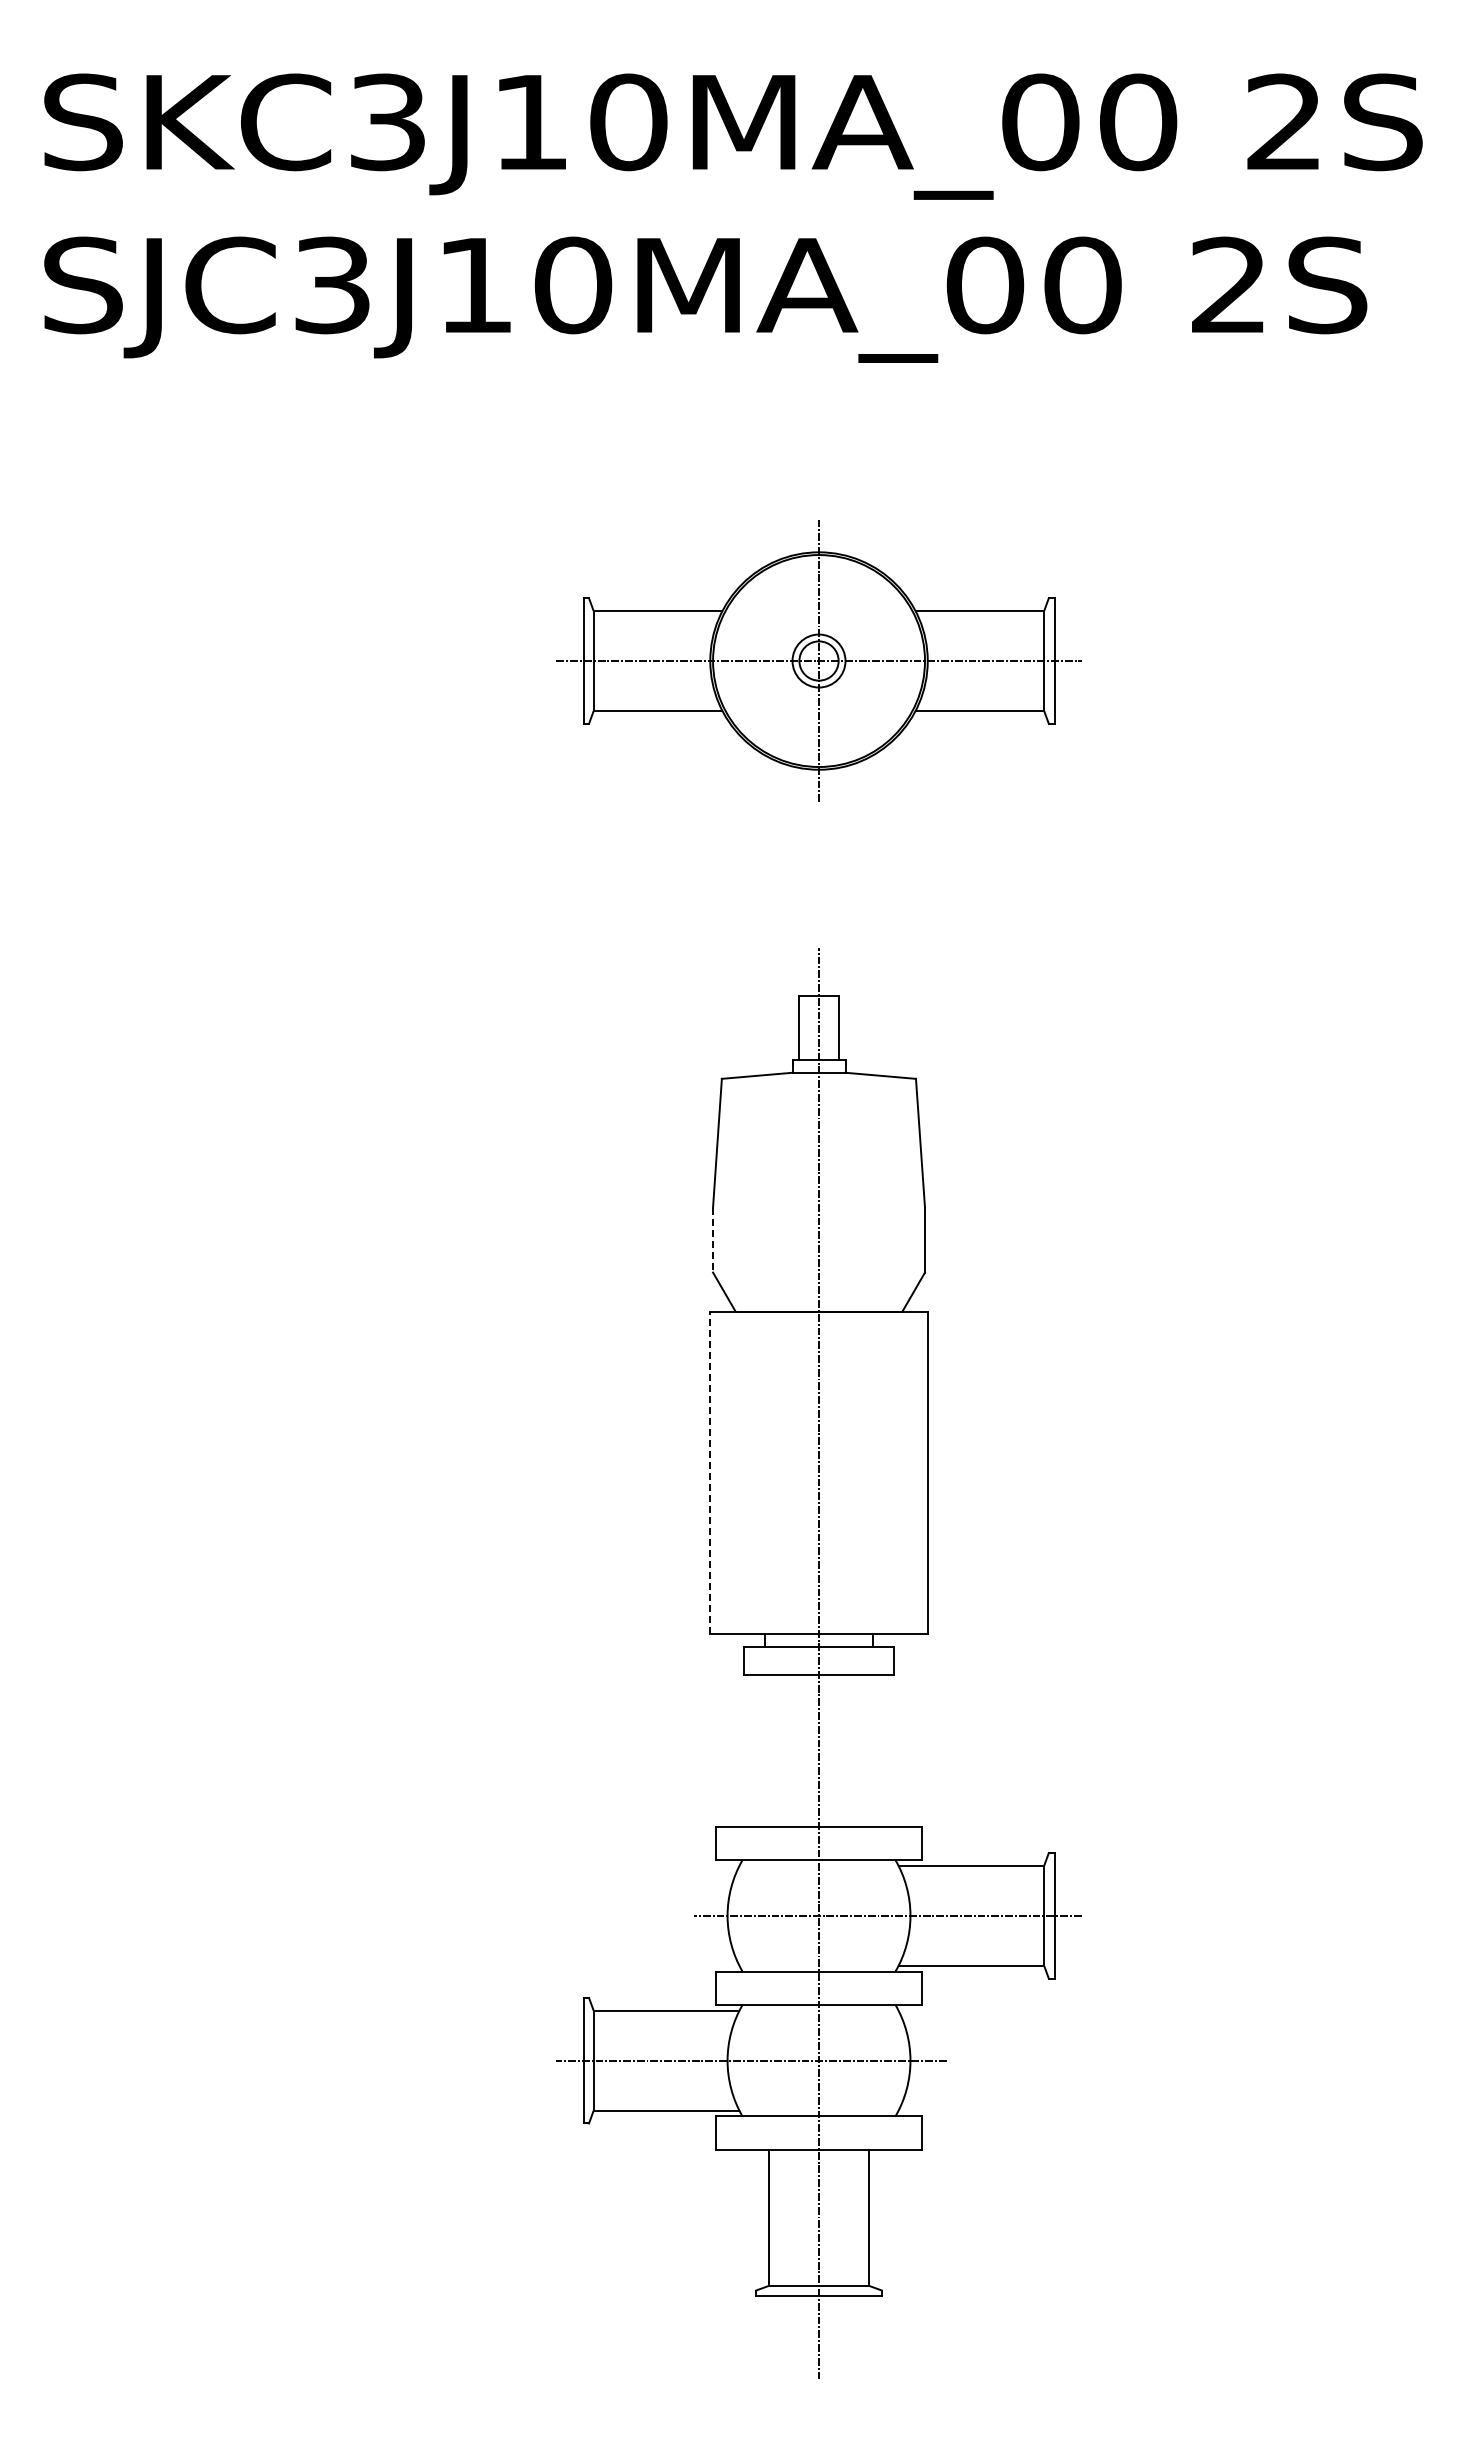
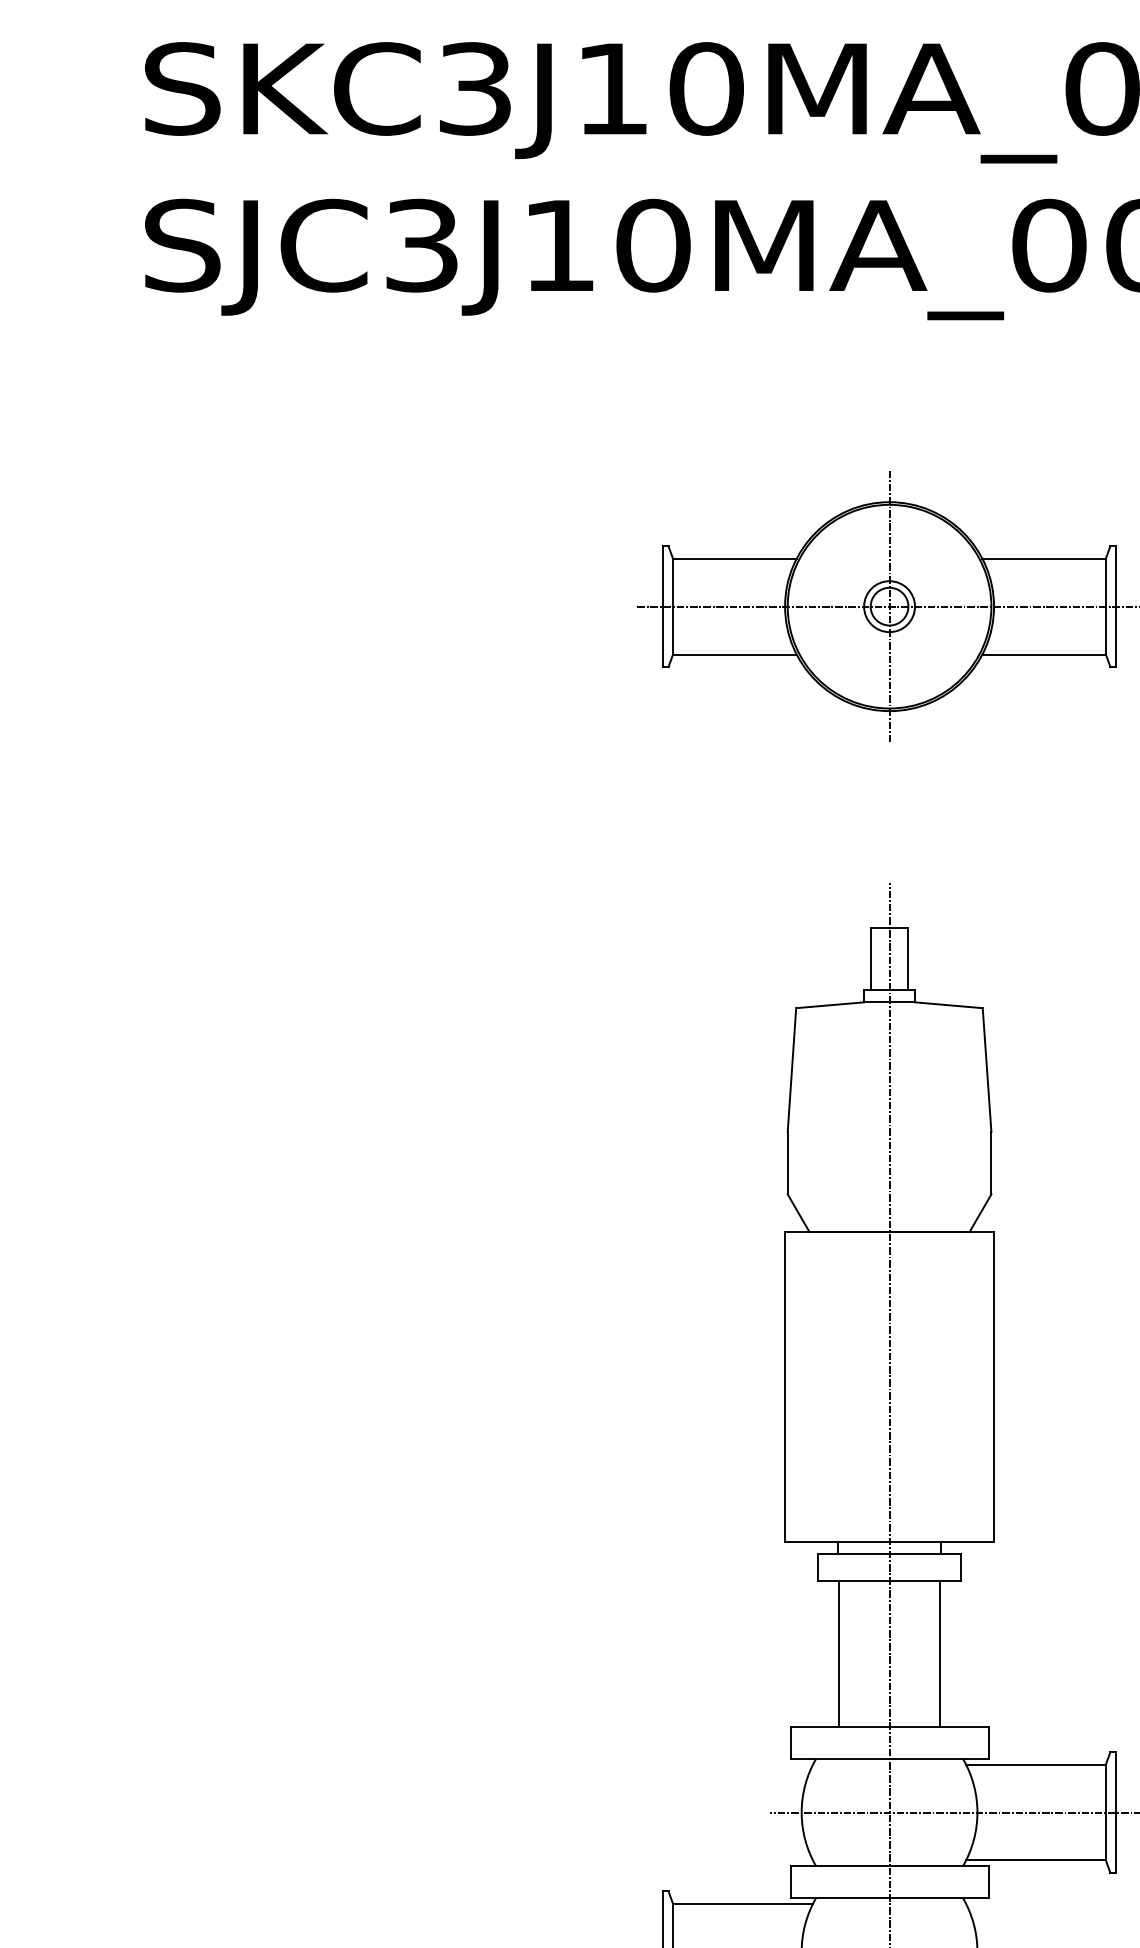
line: (713, 1240) -> (788, 1163), dashed -> solid
line: (710, 1472) -> (785, 1386), dashed -> solid
line: (766, 1750) -> (839, 1653), added
line: (872, 1750) -> (940, 1653), added

